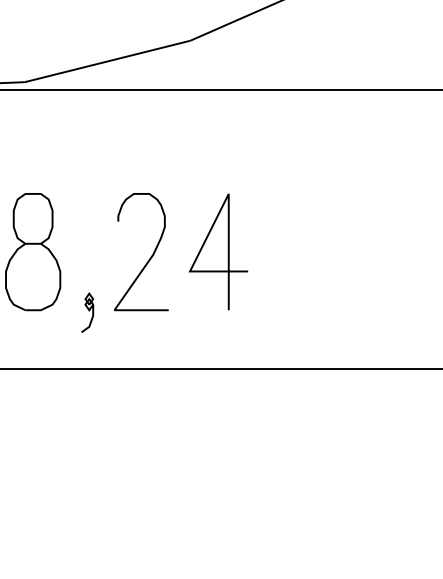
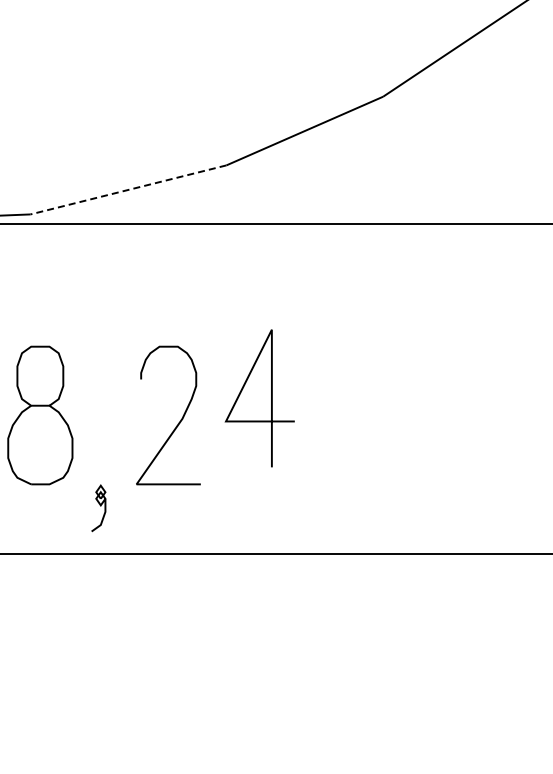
line: (107, 61) -> (128, 189), solid -> dashed
line: (228, 252) -> (271, 398), moved
part: (87, 312) -> (98, 508), moved

